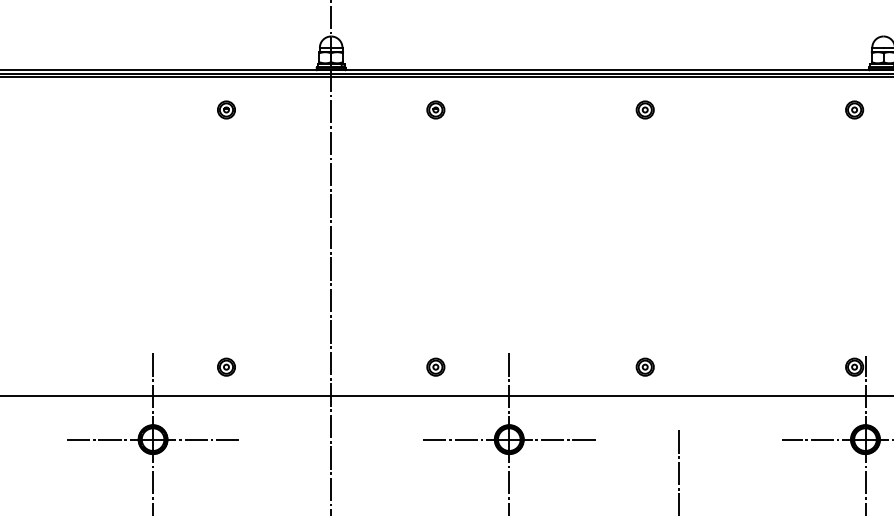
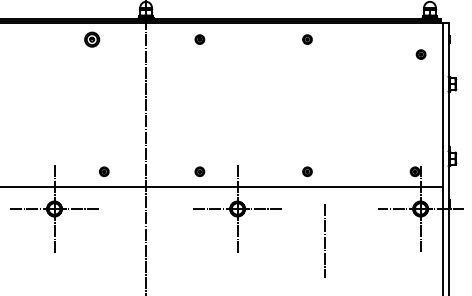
part: (226, 109) -> (92, 39), size x1.6
part: (853, 109) -> (420, 54), moved
part: (226, 366) -> (104, 171), moved

